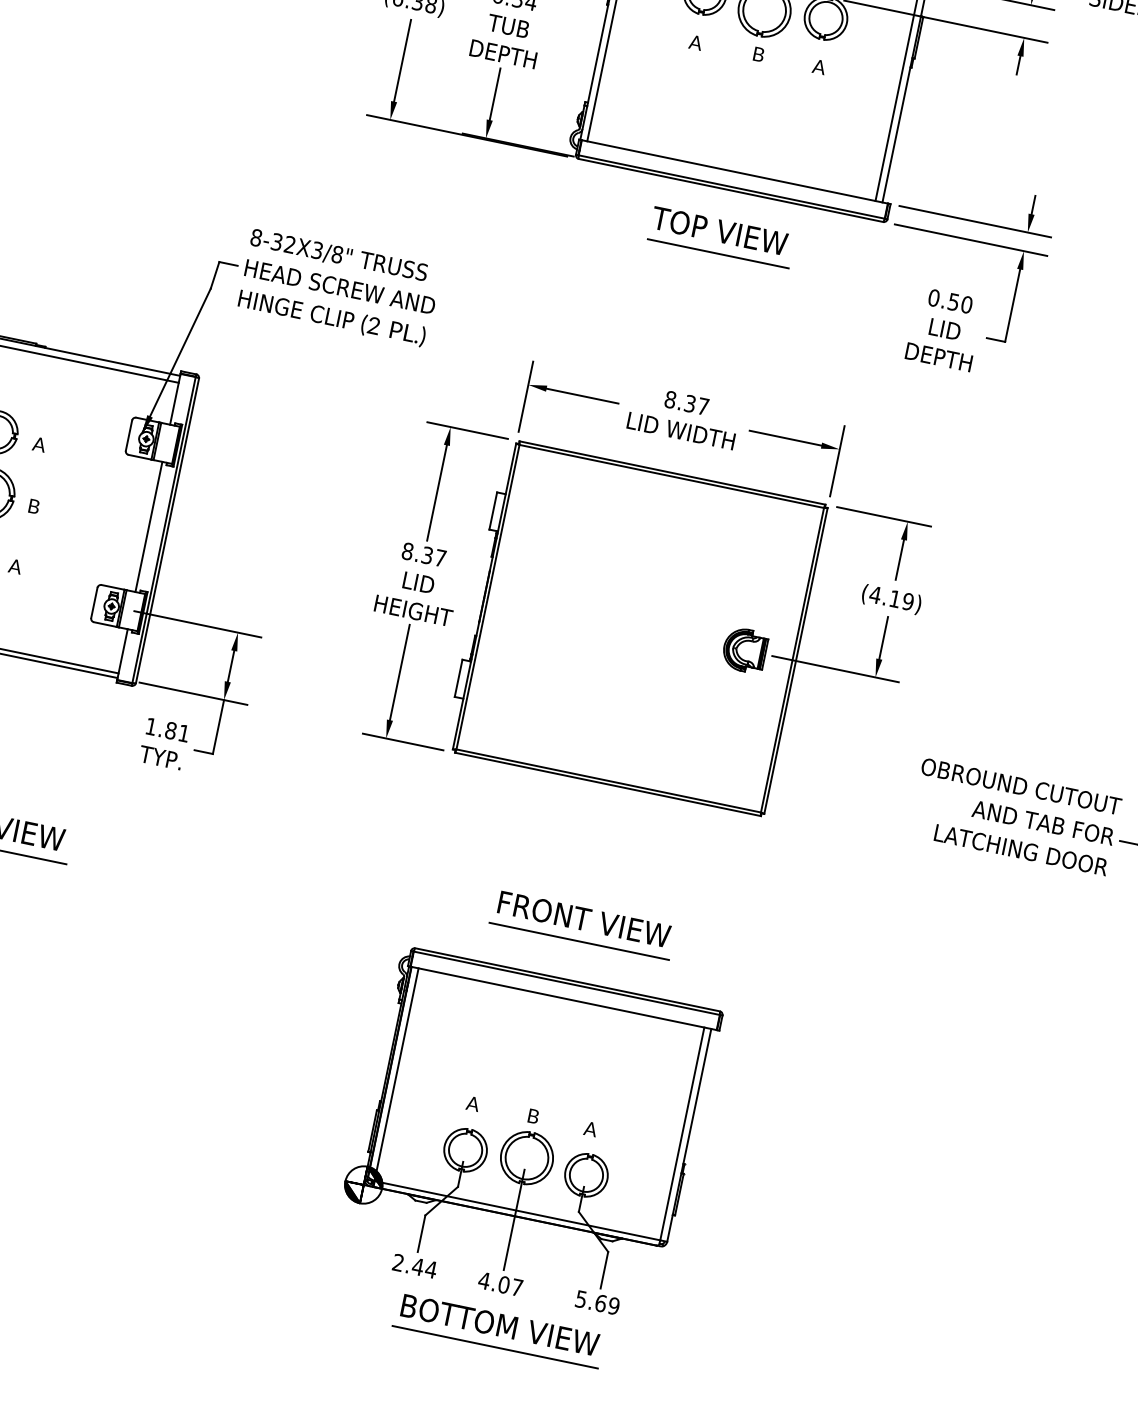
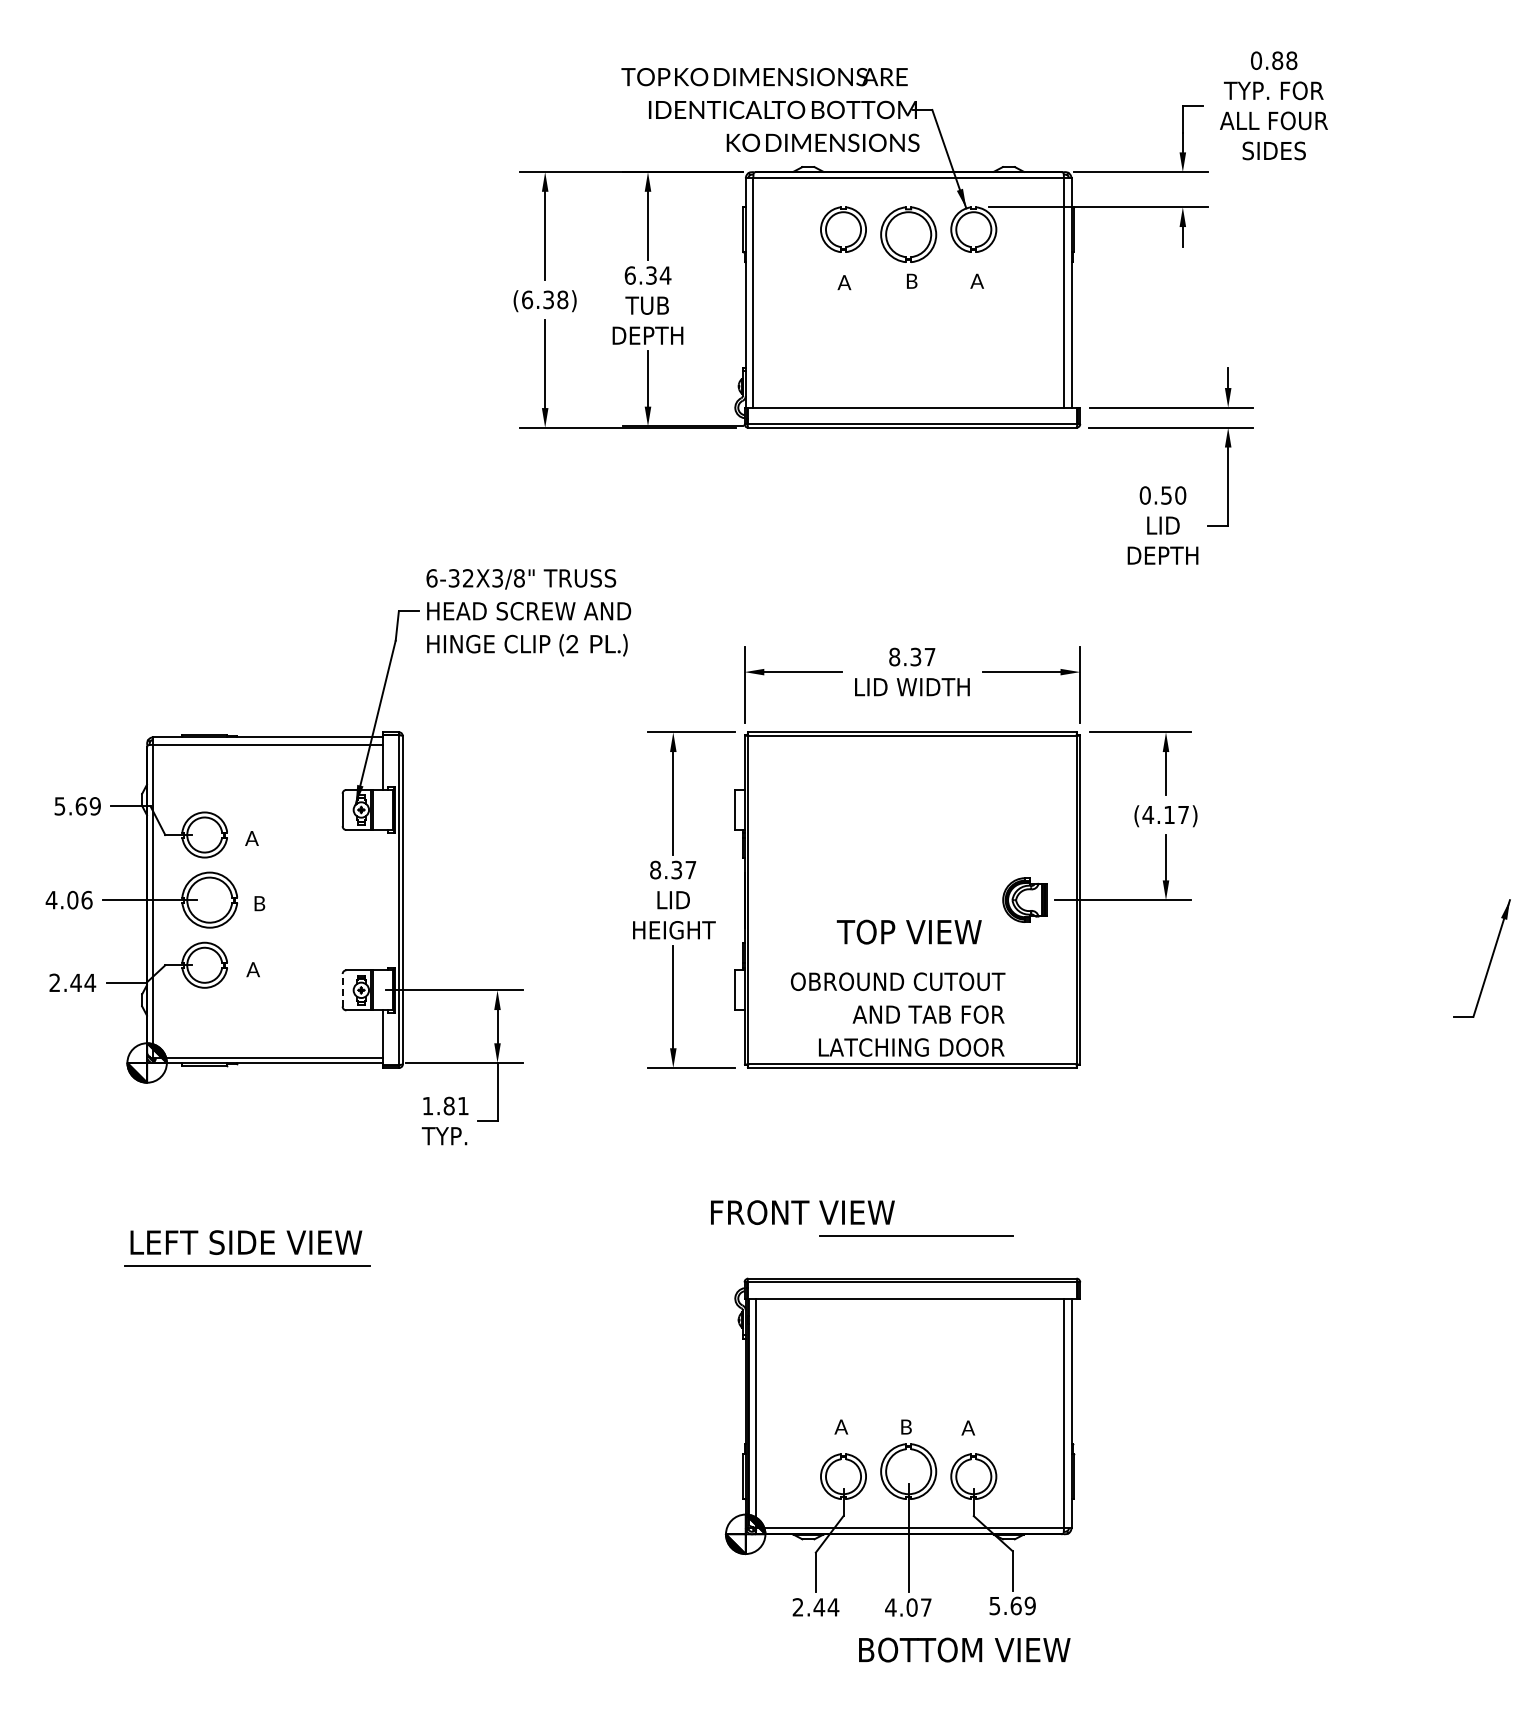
text: (718, 230) -> (908, 931), moved
text: (255, 237) -> (431, 578), 8-32X3/8" -> 6-32X3/8"
line: (718, 253) -> (912, 495), removed
line: (148, 527) -> (382, 900), removed
text: (908, 601) -> (1183, 814), (4.19) -> (4.17)
line: (94, 602) -> (342, 989), solid -> dashed
text: (1015, 817) -> (898, 1014), moved
text: (584, 919) -> (802, 1212), moved
text: (500, 1324) -> (964, 1649), moved
line: (494, 1346) -> (915, 1673), removed

